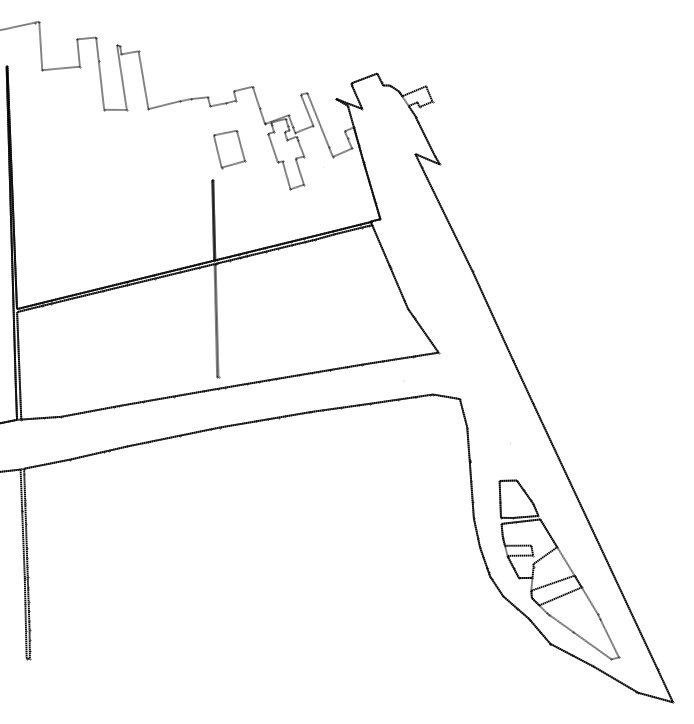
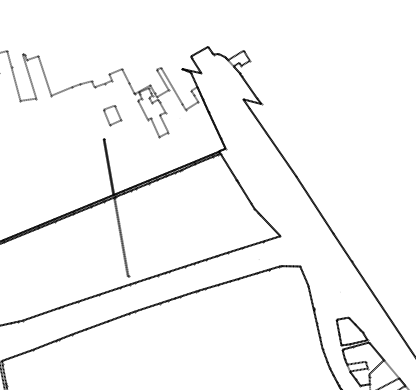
part: (229, 149) -> (112, 115), size x0.71

